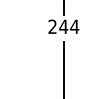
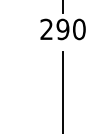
text: (69, 26) -> (71, 28), 244 -> 290

